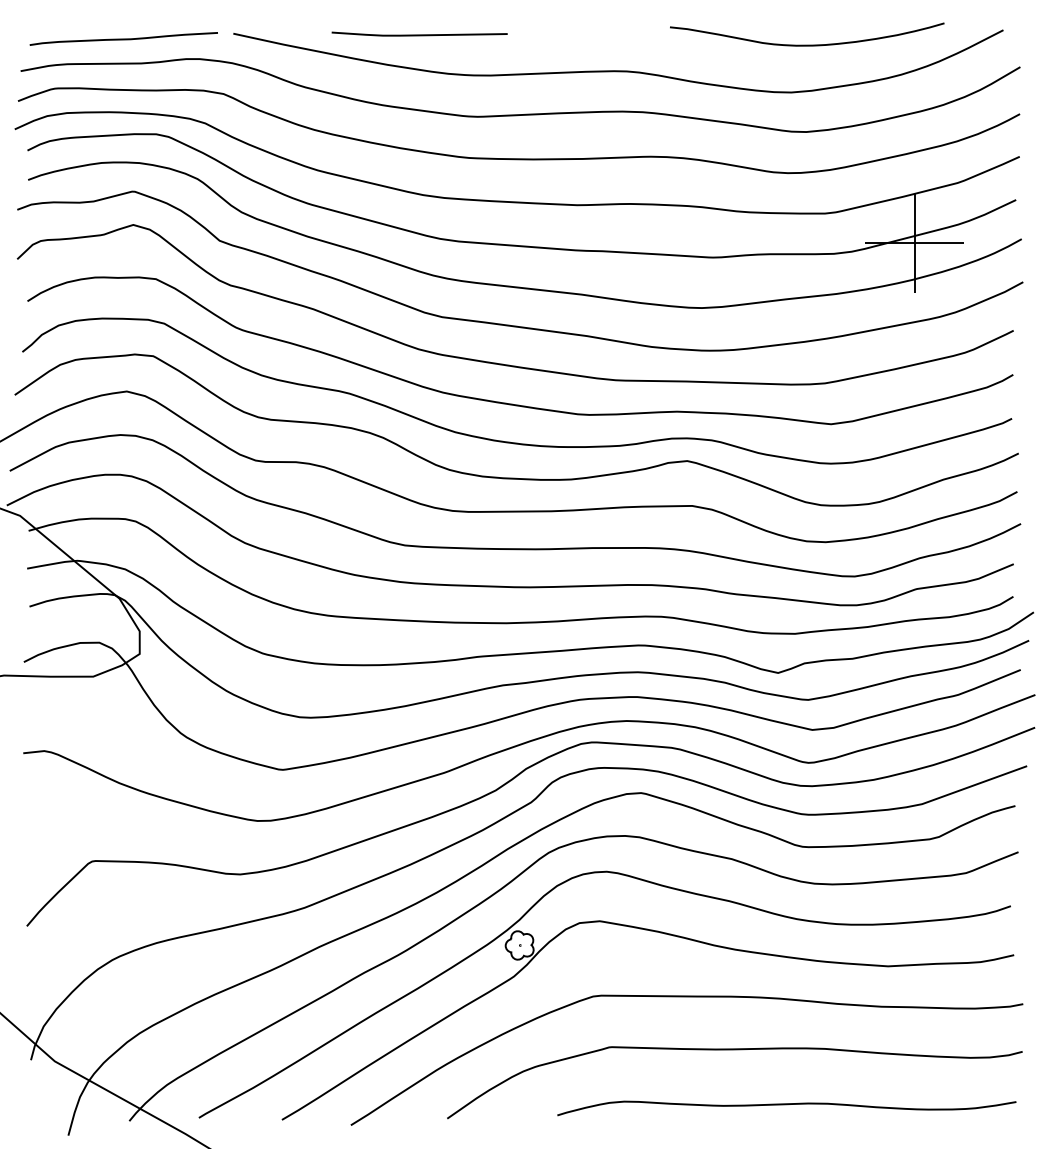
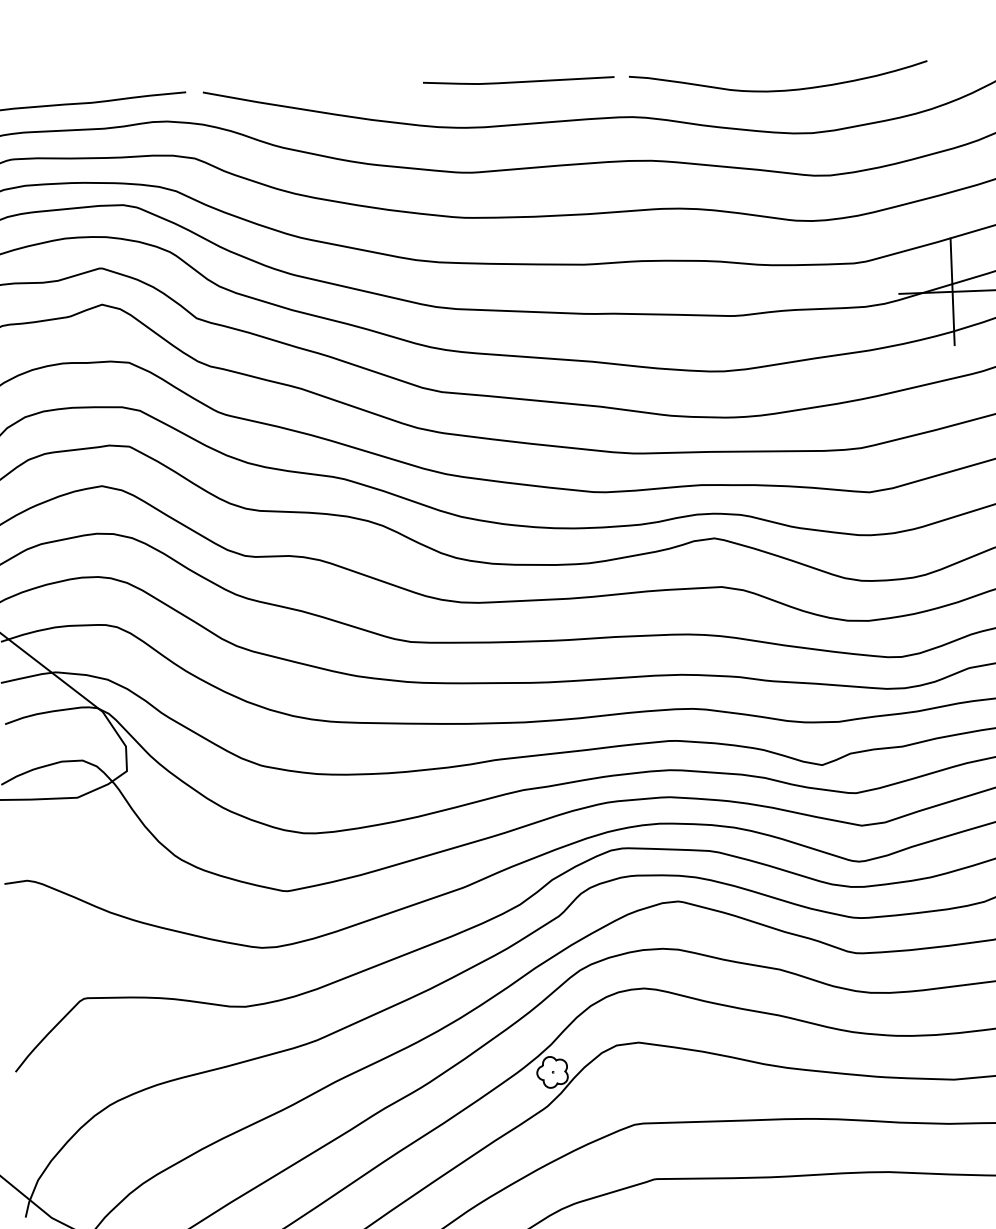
line: (419, 34) -> (518, 81), moved
curve: (807, 44) -> (779, 89), moved

